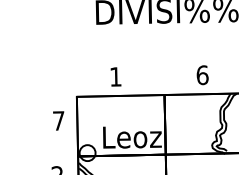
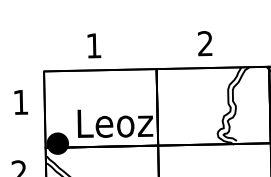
text: (202, 75) -> (205, 44), 6 -> 2
text: (58, 120) -> (20, 101), 7 -> 1
fill: (87, 153) -> (57, 144), added

